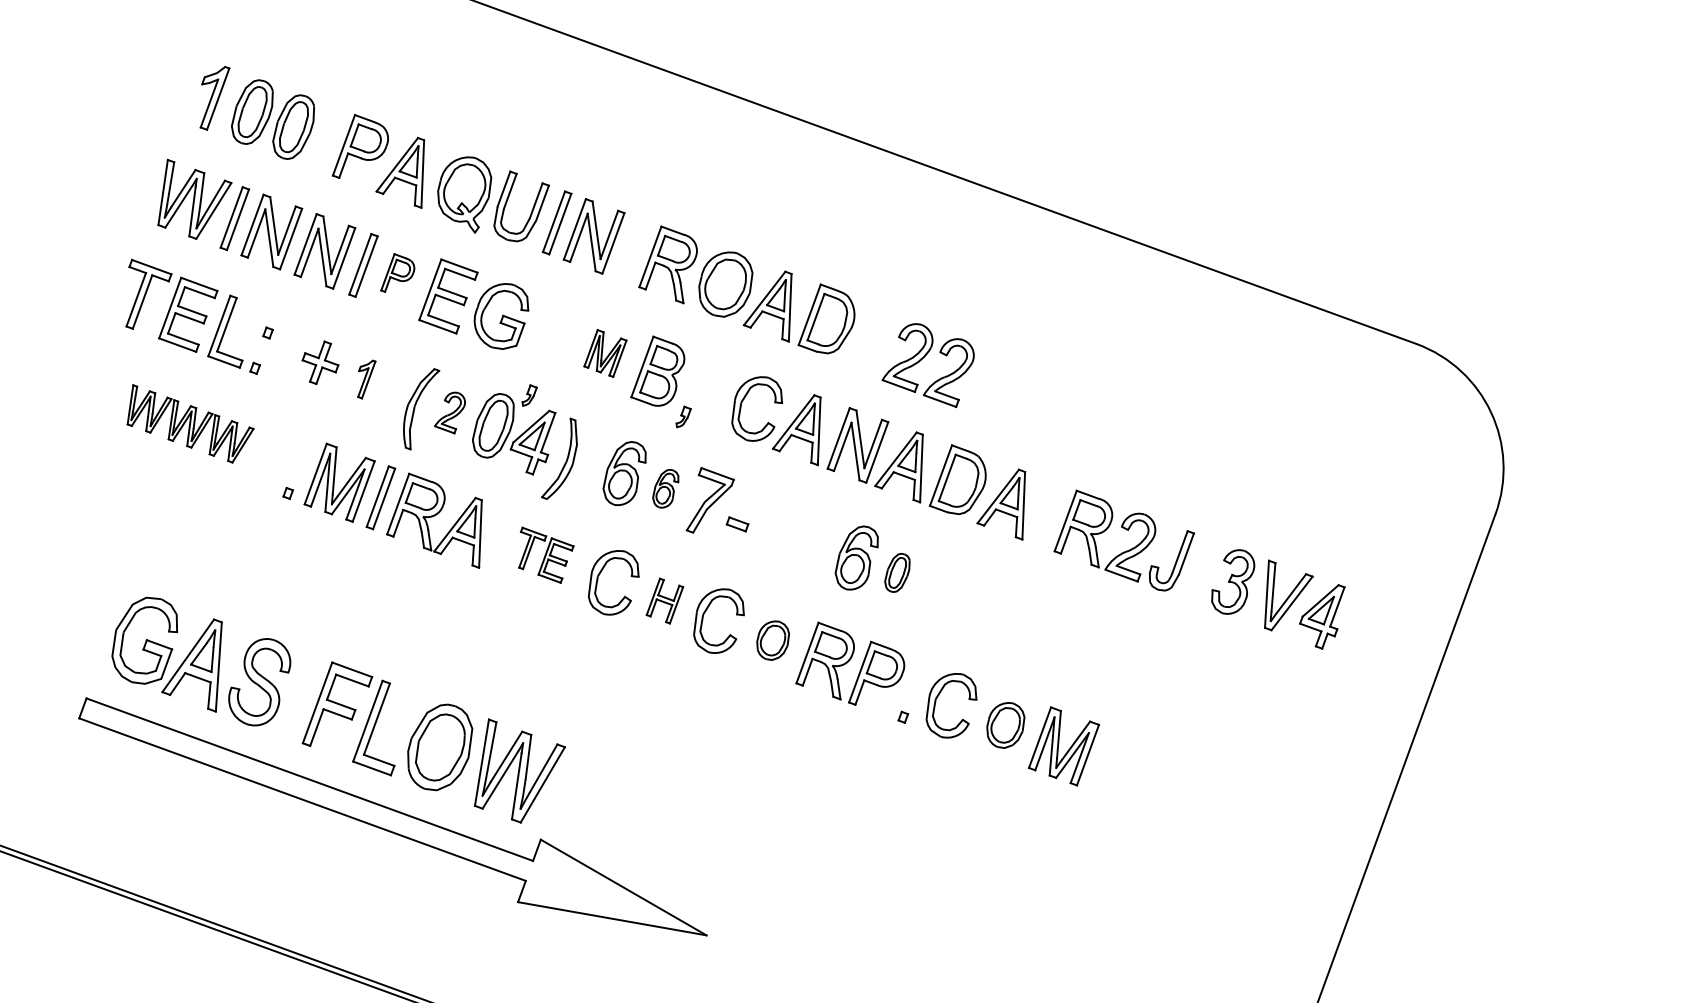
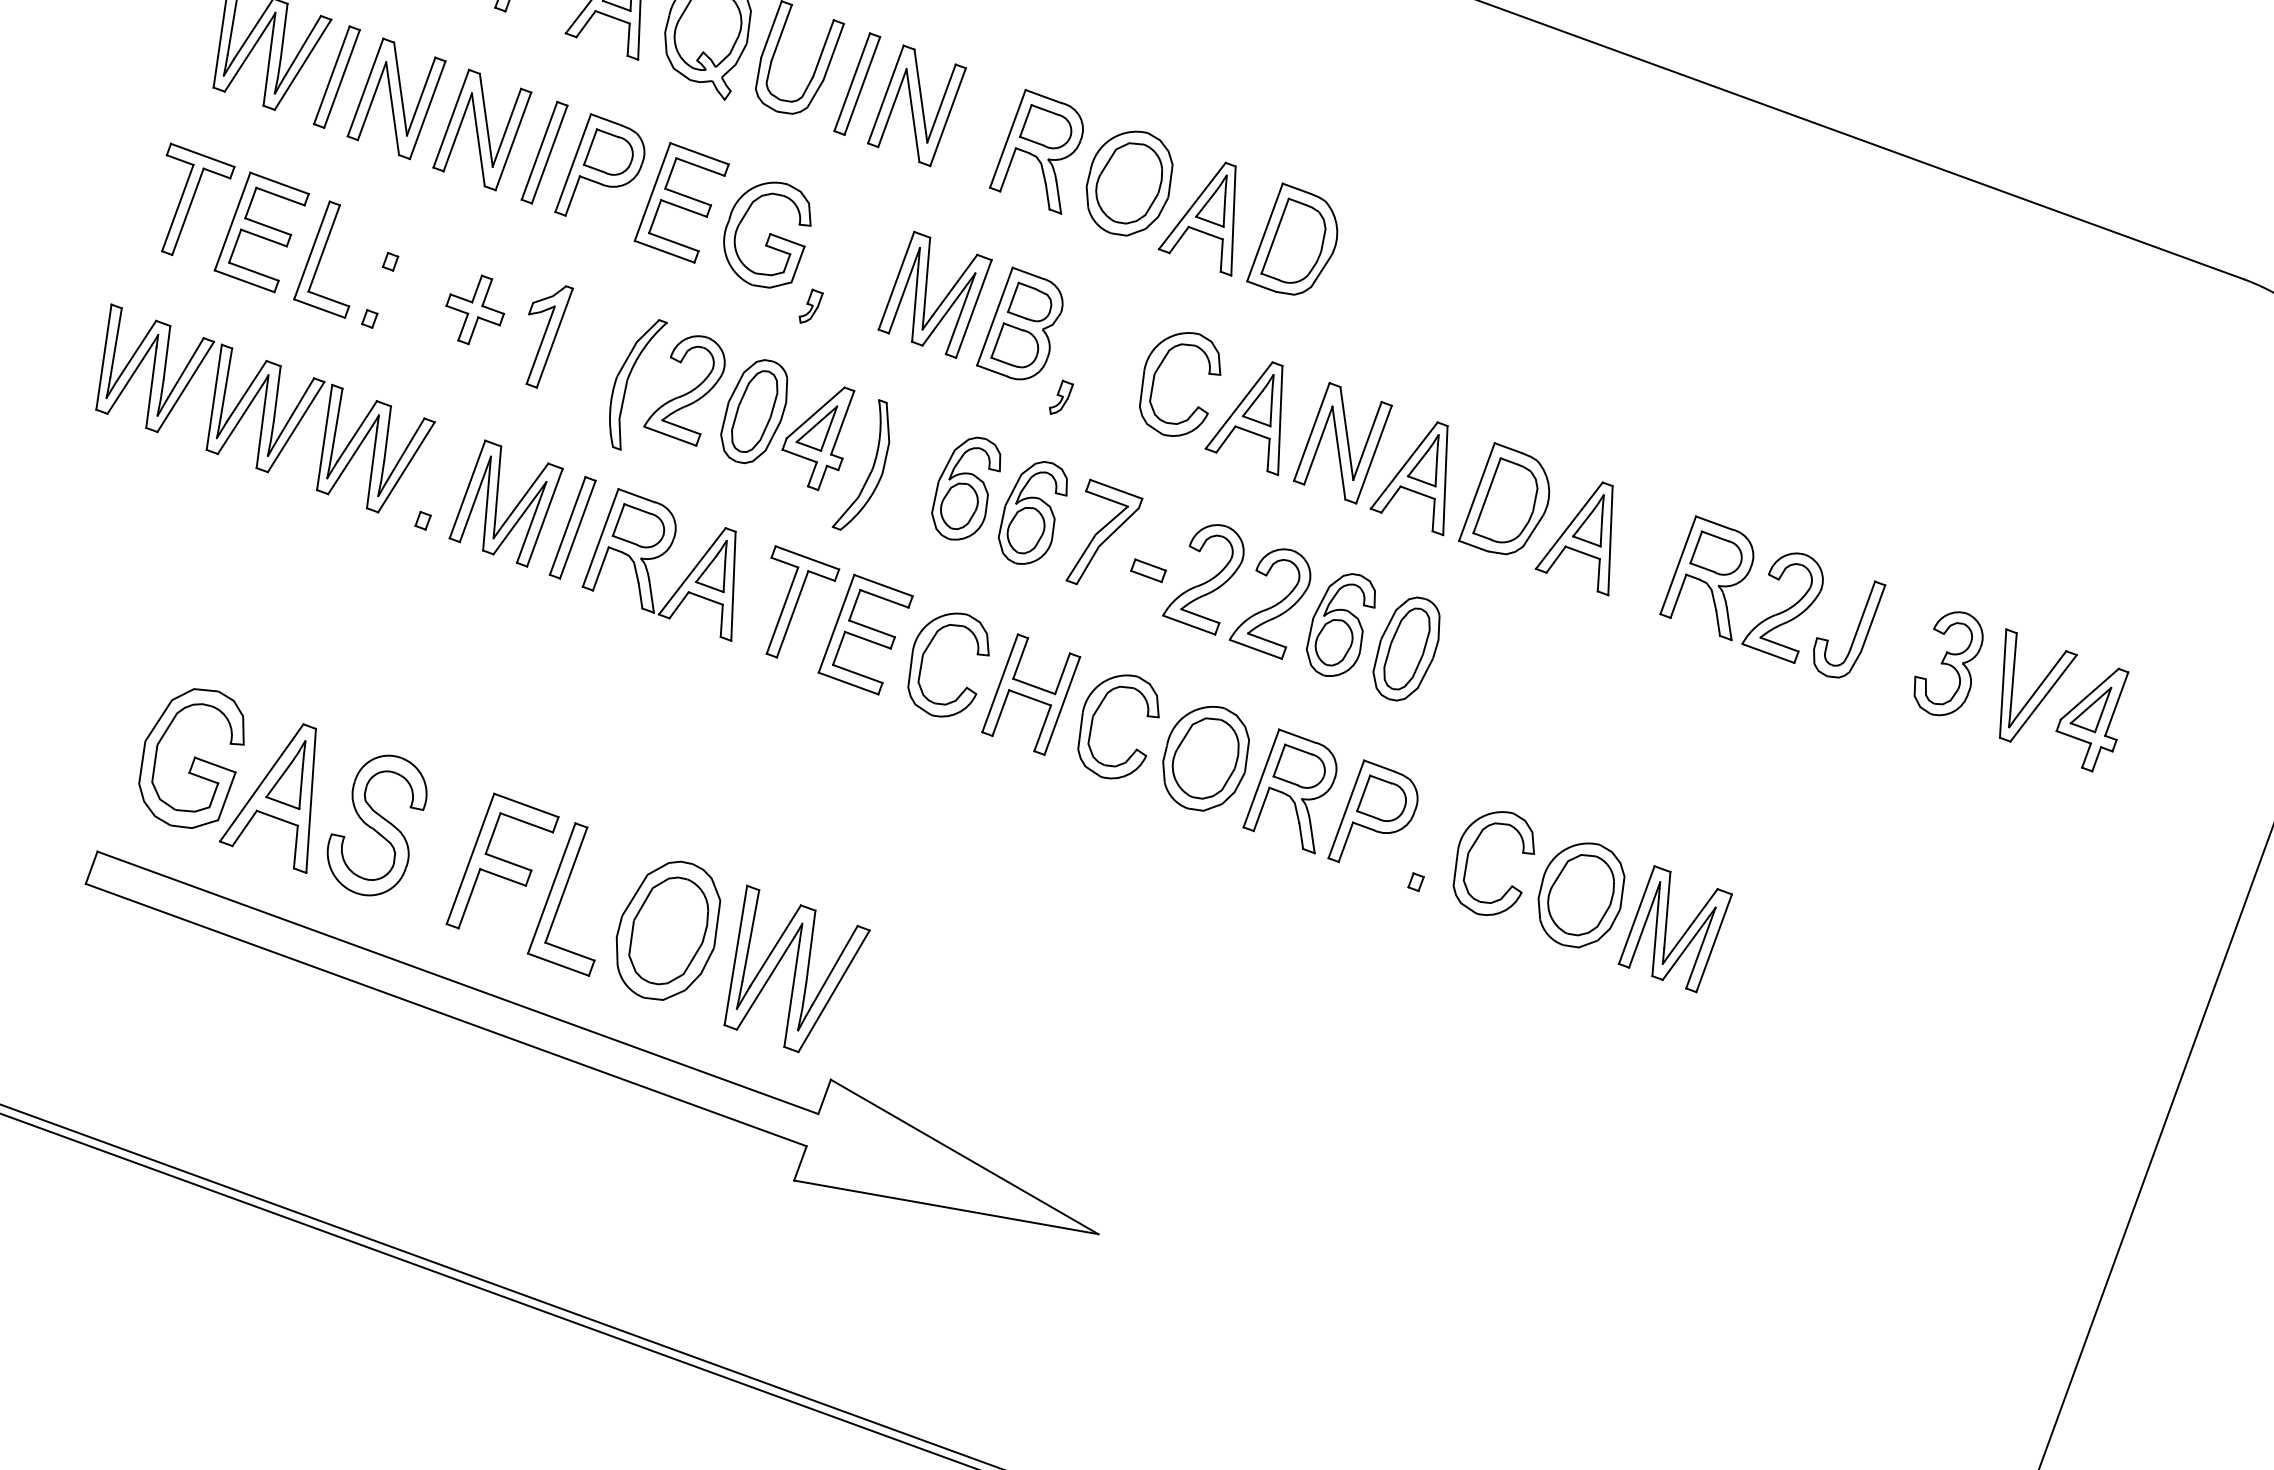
part: (397, 272) -> (599, 164), size x1.67
part: (605, 353) -> (935, 294), size x1.67
part: (922, 359) -> (1227, 582), moved
part: (366, 379) -> (549, 336), size x1.67
part: (529, 395) -> (810, 306), moved
part: (449, 412) -> (683, 390), size x1.67
part: (190, 423) -> (265, 407), size x1.67
part: (665, 488) -> (1032, 512), size x1.67
part: (546, 555) -> (840, 620), size x1.67
part: (897, 572) -> (1406, 648), size x1.67
part: (664, 600) -> (1030, 693), size x1.67
part: (772, 640) -> (1204, 758), size x1.67
part: (1005, 725) -> (1581, 895), size x1.43

